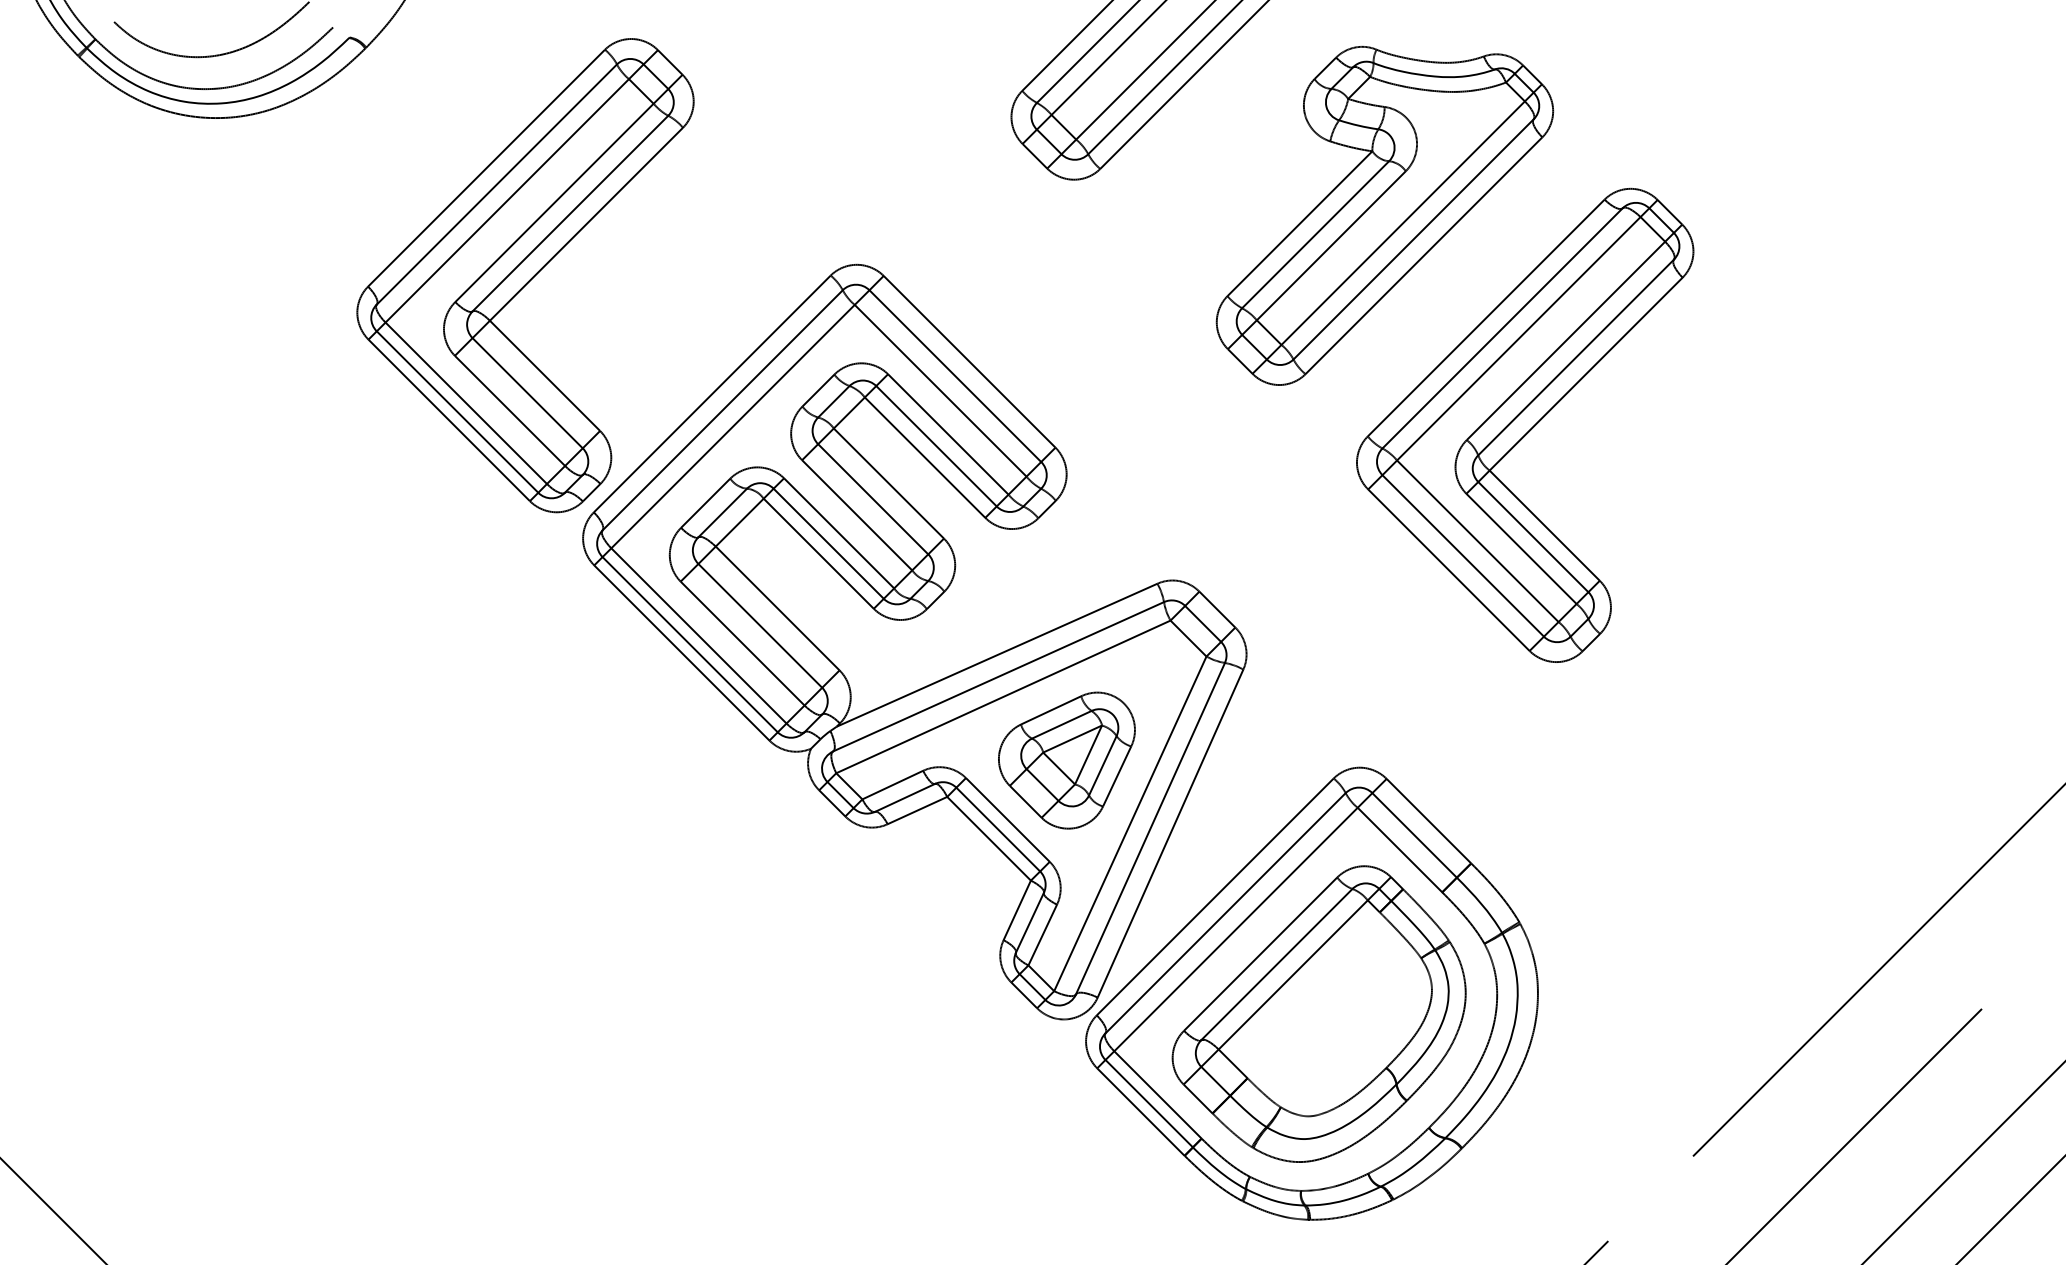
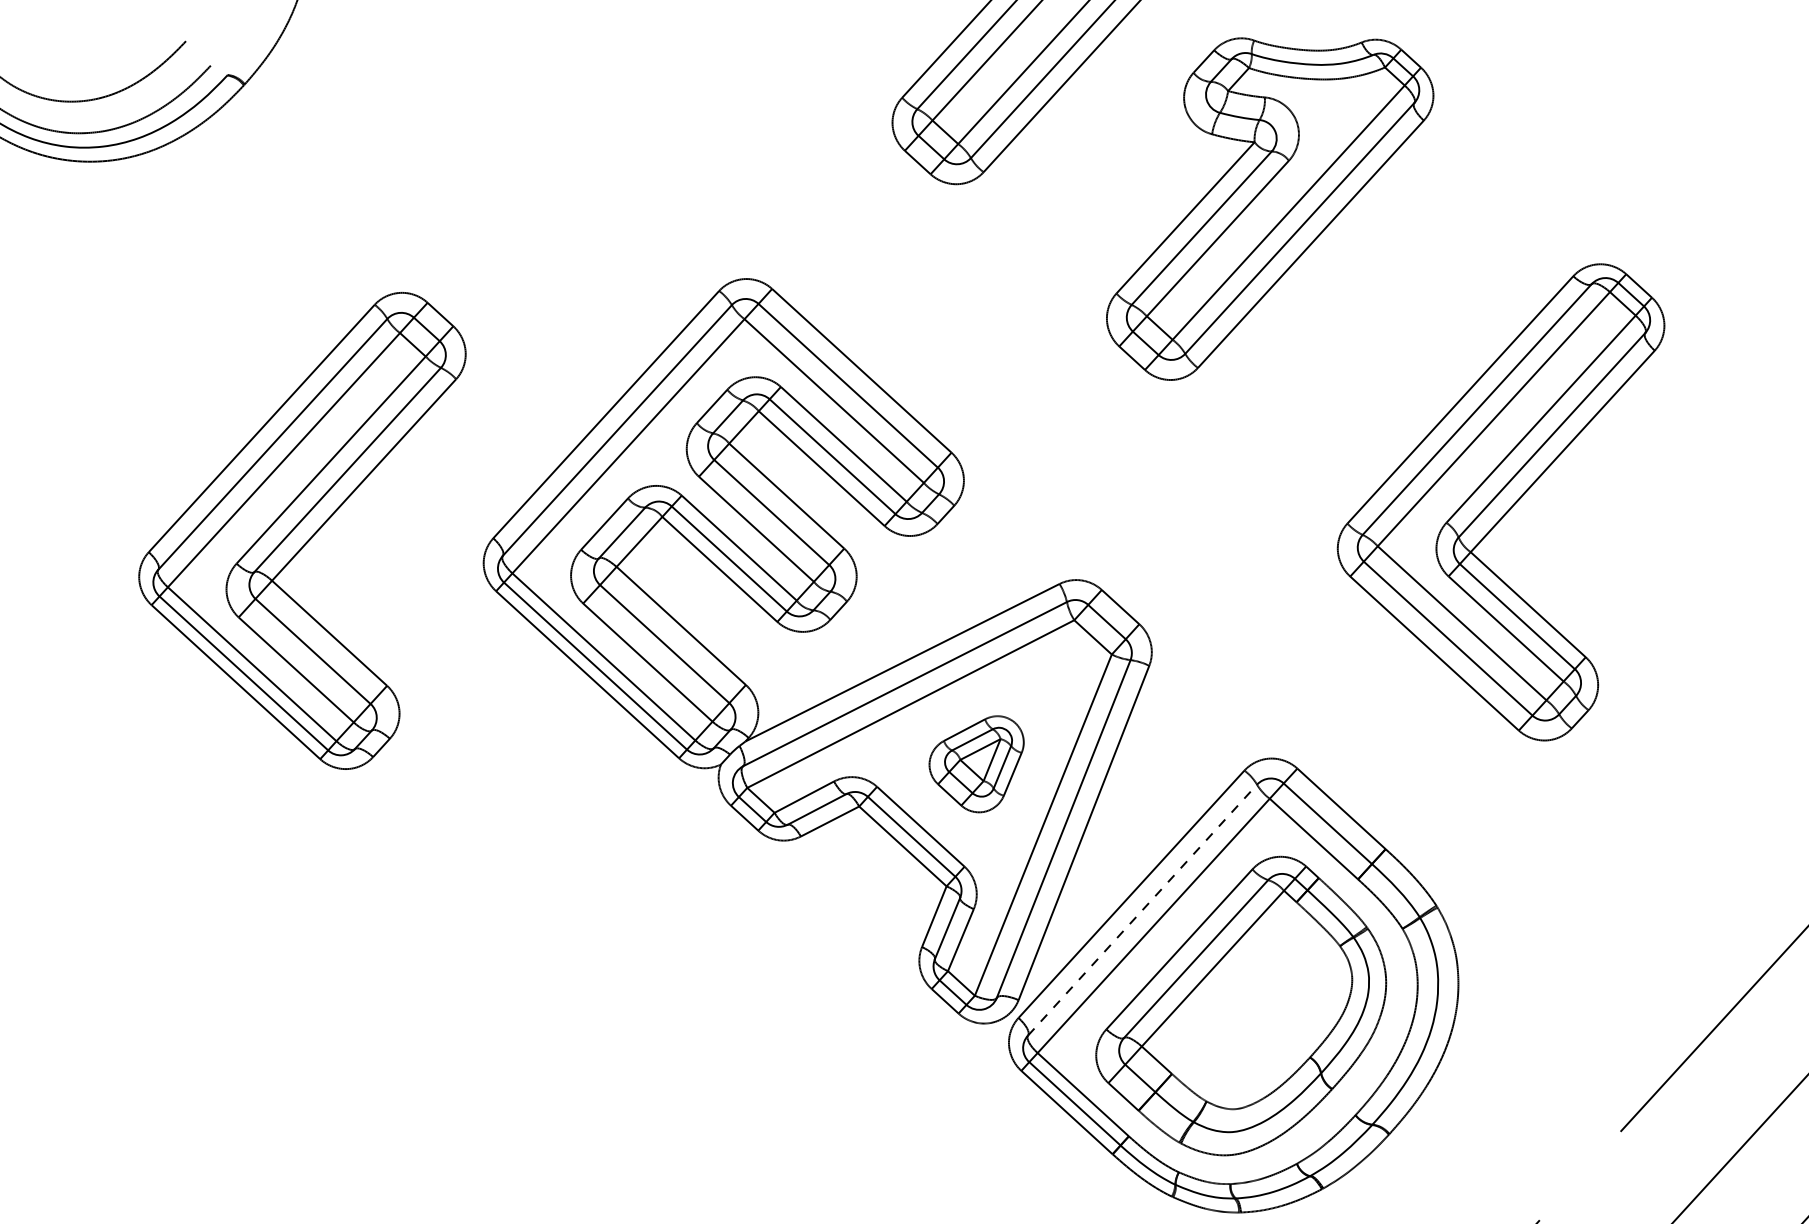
part: (525, 275) -> (305, 533), moved
part: (1525, 424) -> (1504, 504), moved
part: (1066, 760) -> (976, 764), size x0.7
line: (1225, 913) -> (1142, 910), solid -> dashed

